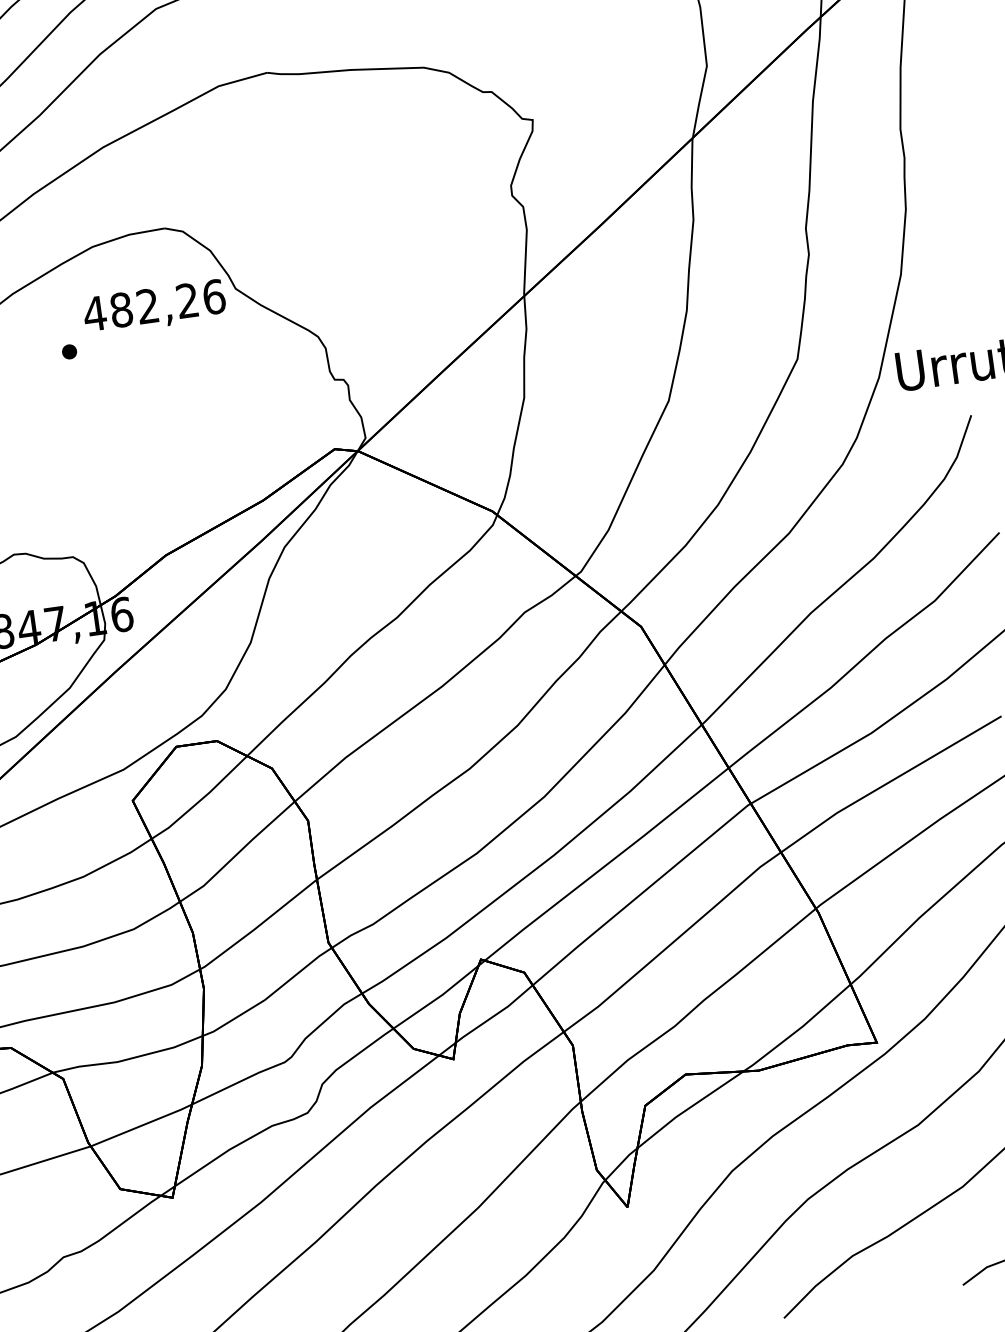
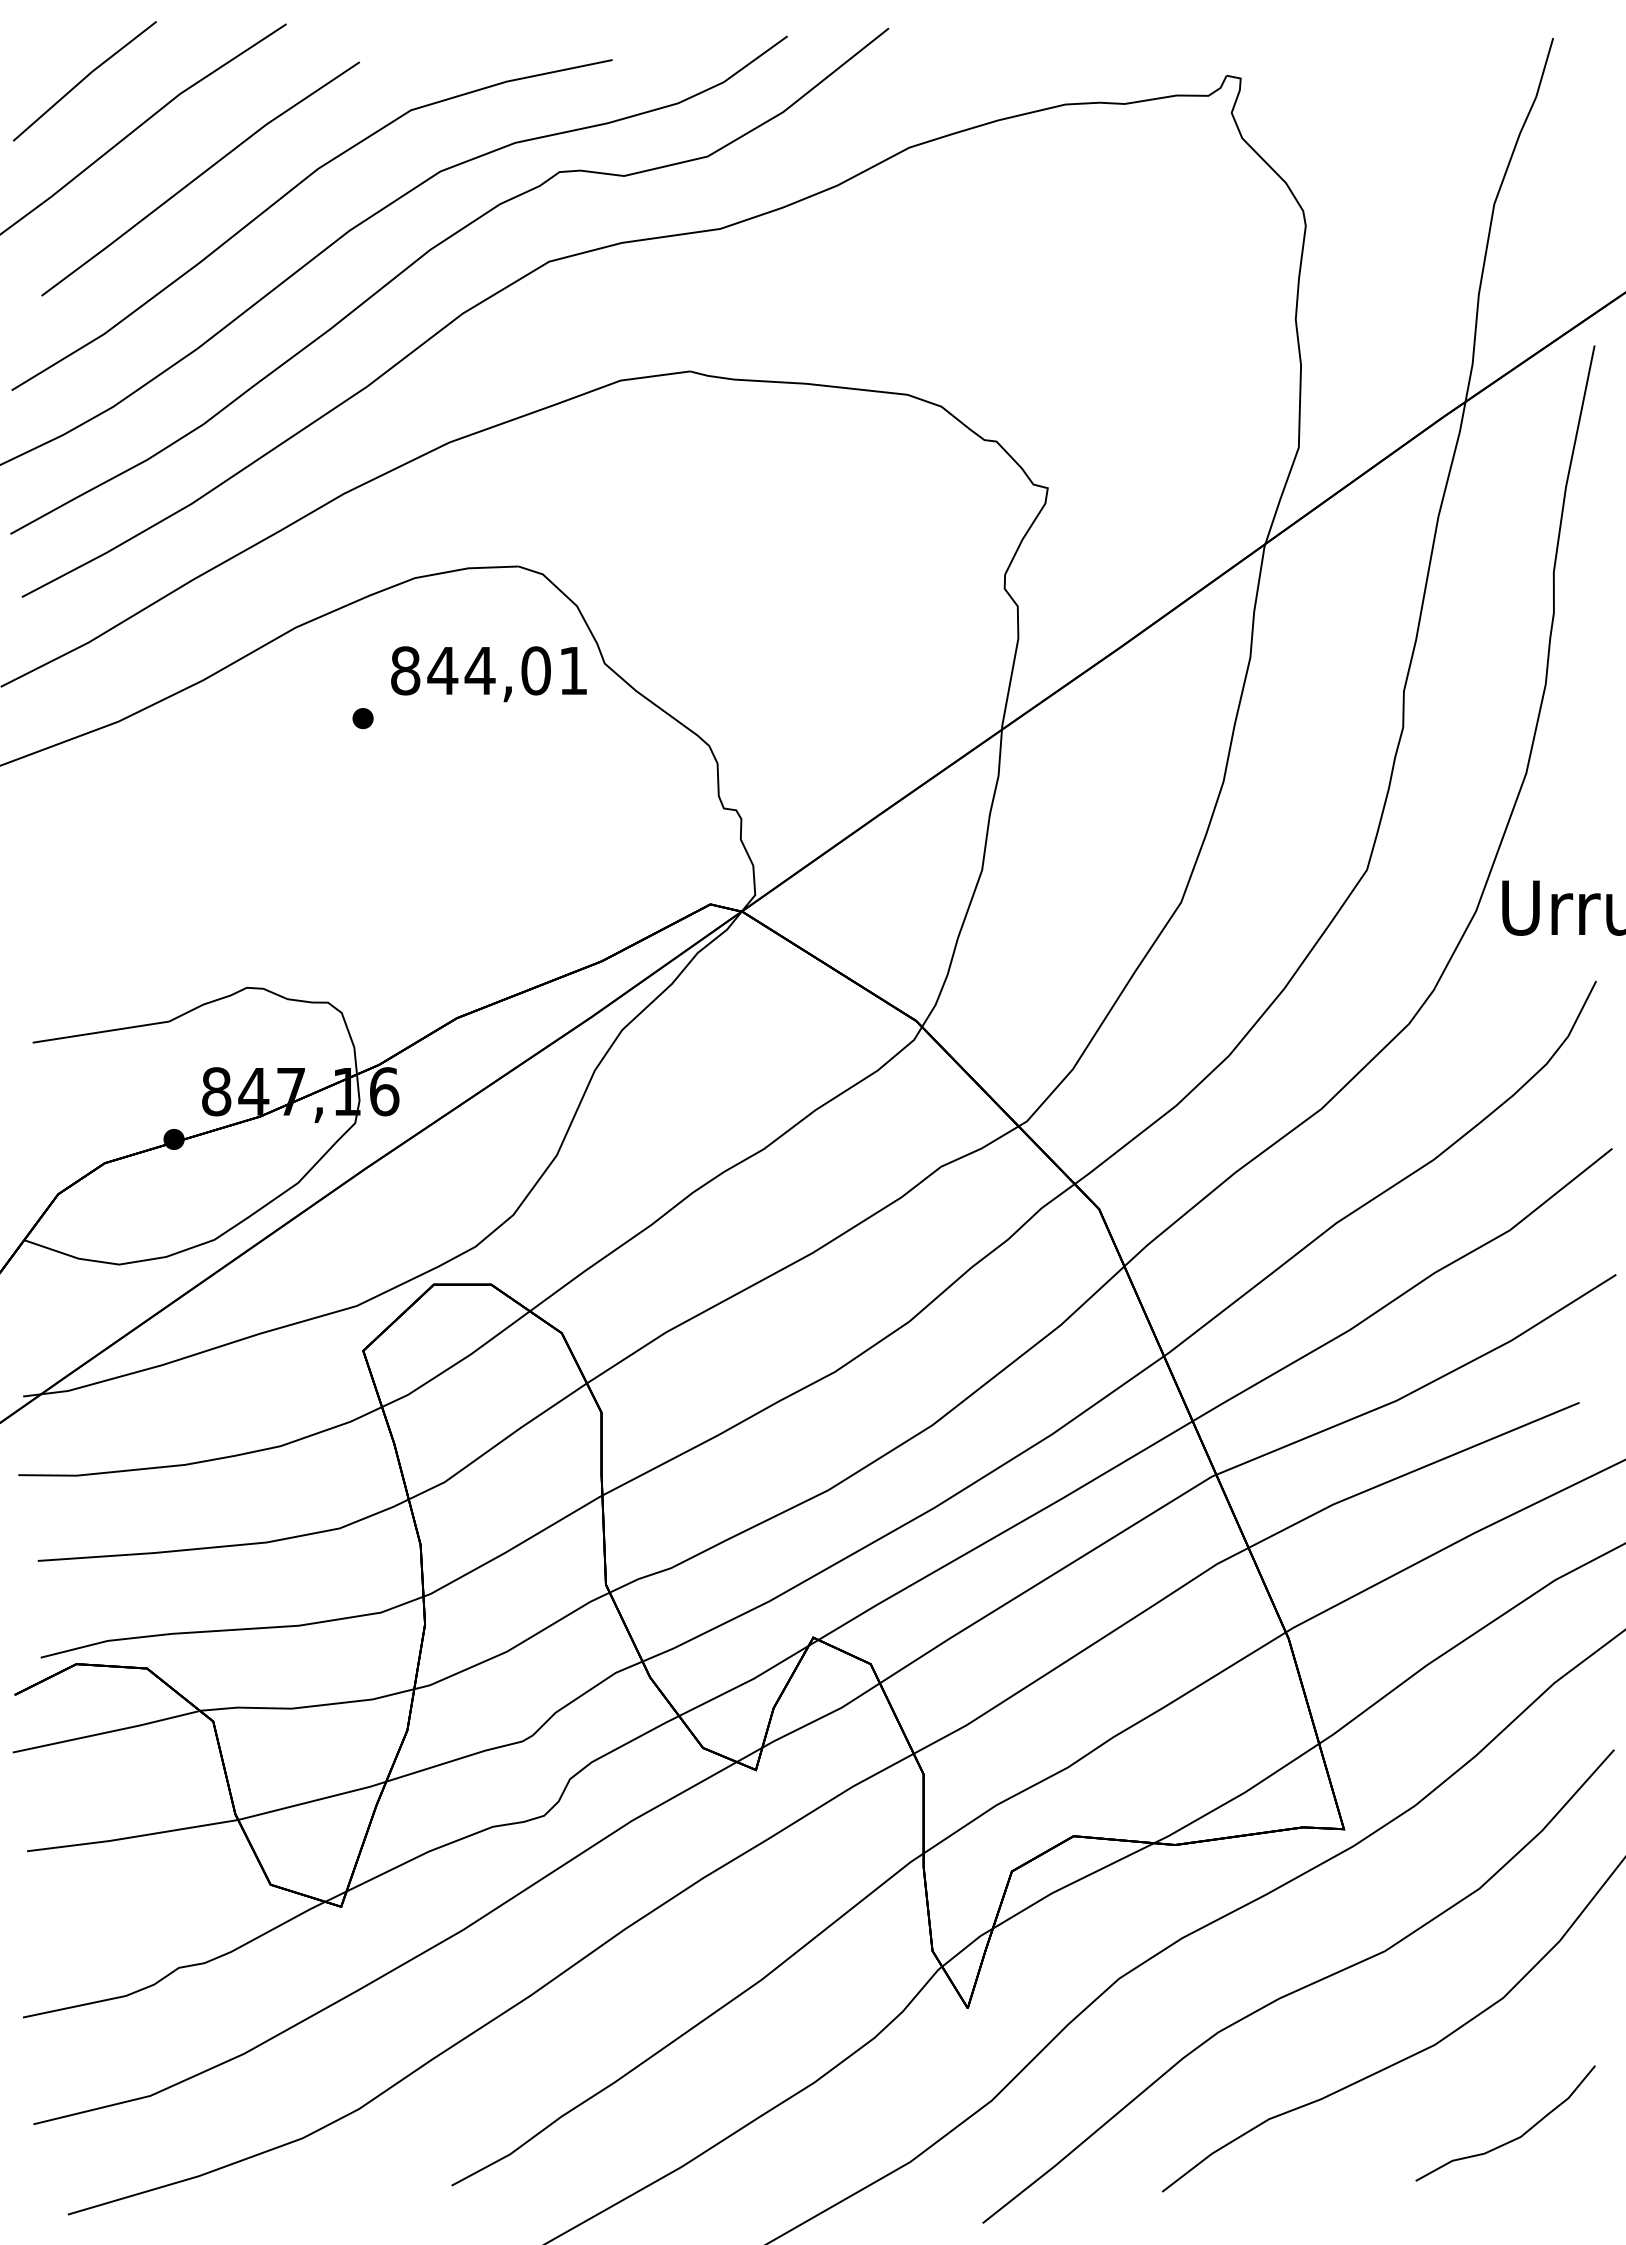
text: (154, 305) -> (489, 670), 482,26 -> 844,01

